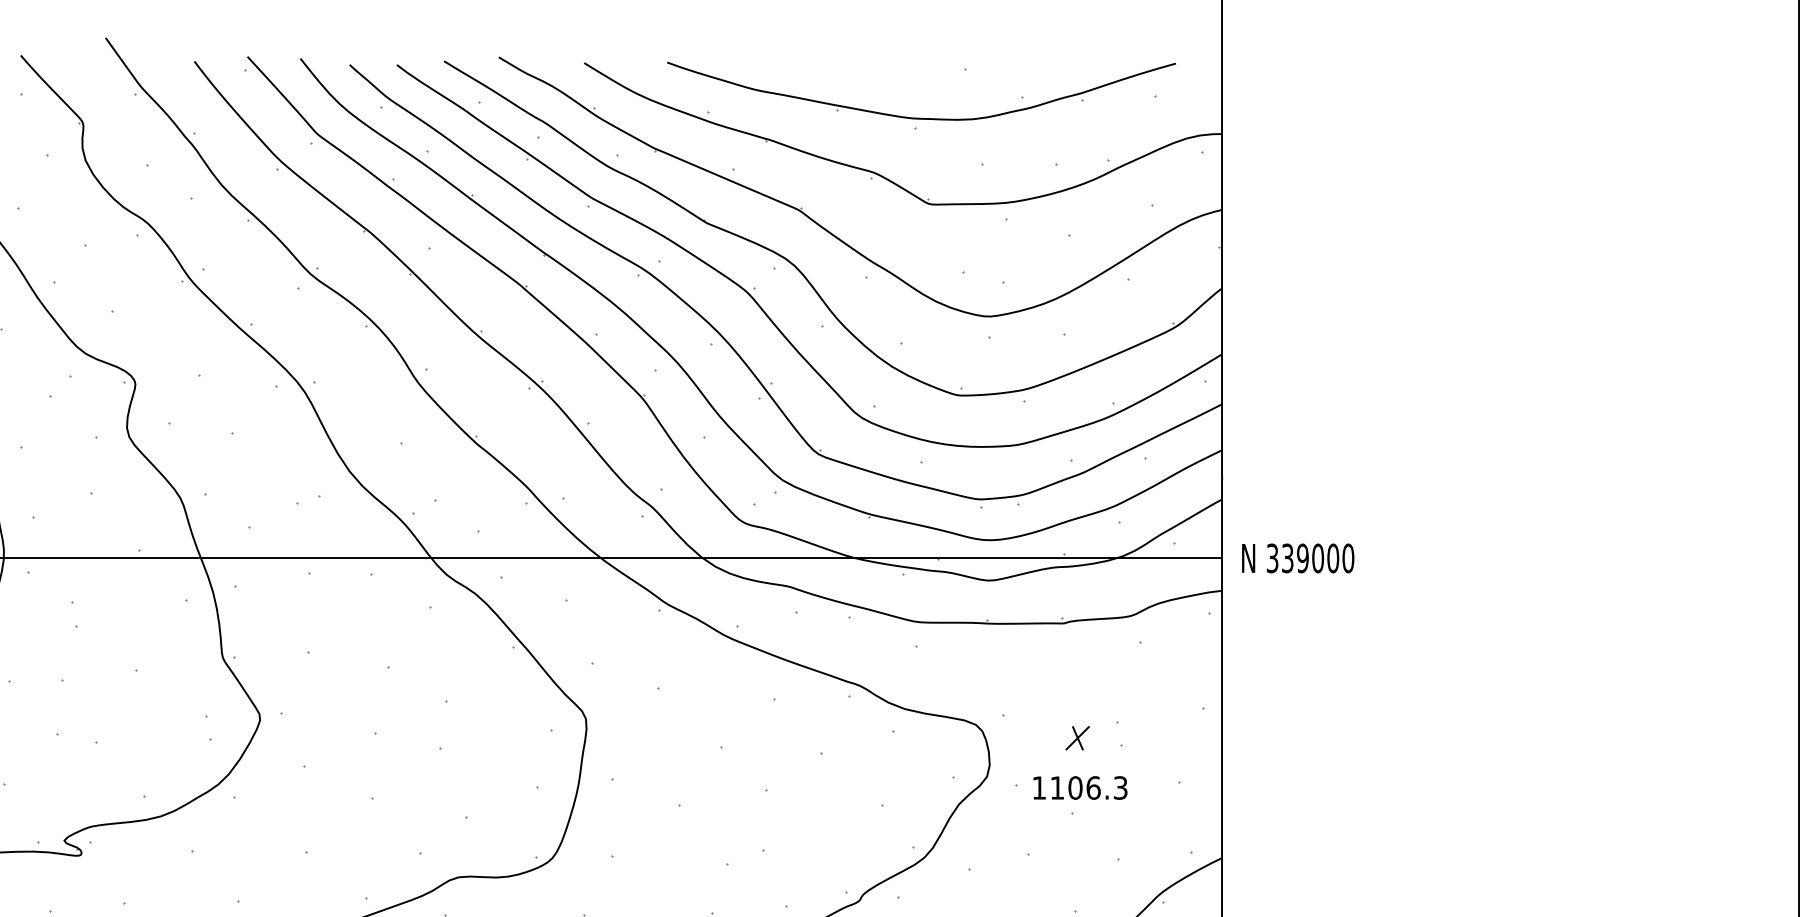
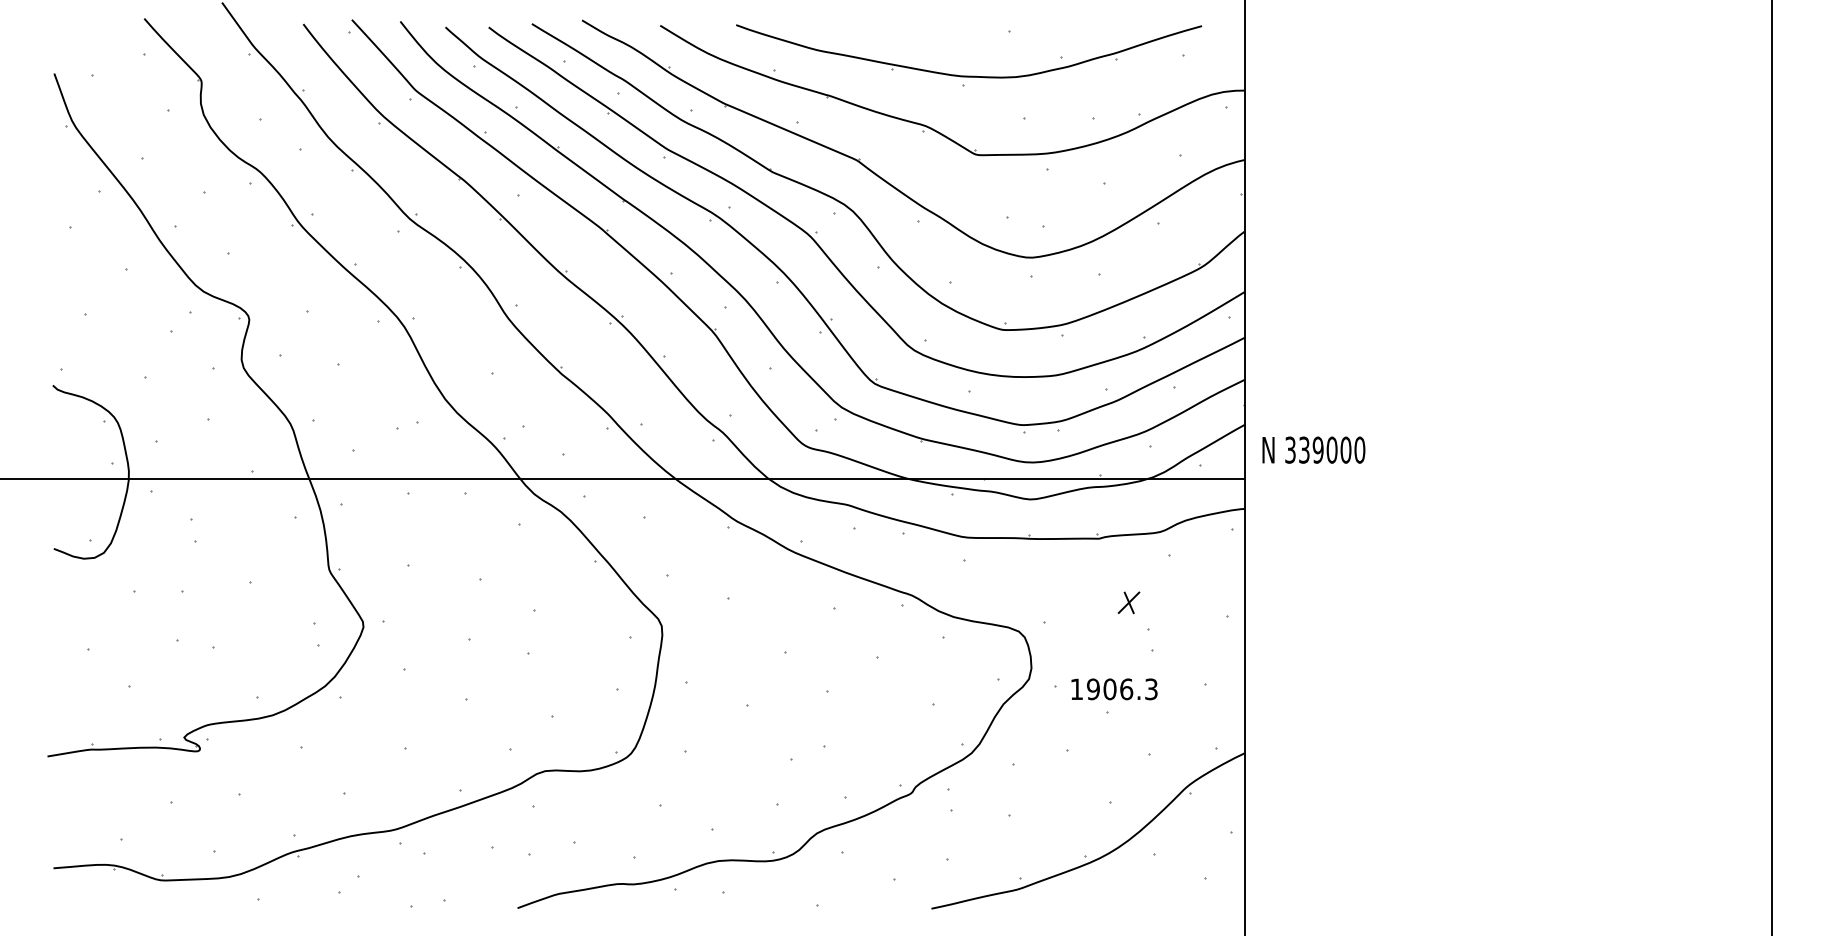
text: (1297, 557) -> (1313, 449), moved
part: (1077, 737) -> (1128, 602), moved
text: (1056, 788) -> (1092, 689), 1106.3 -> 1906.3

